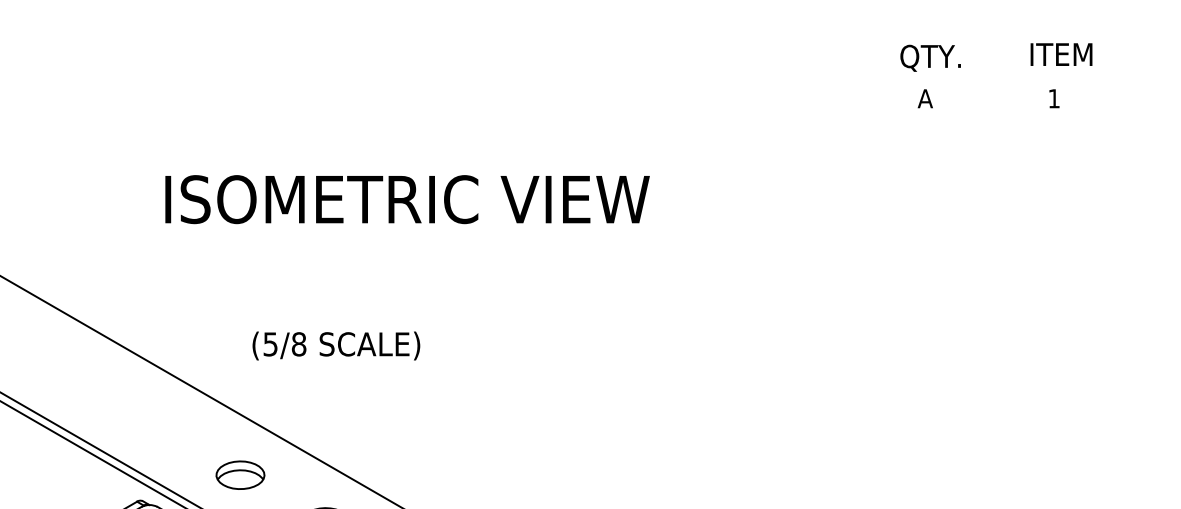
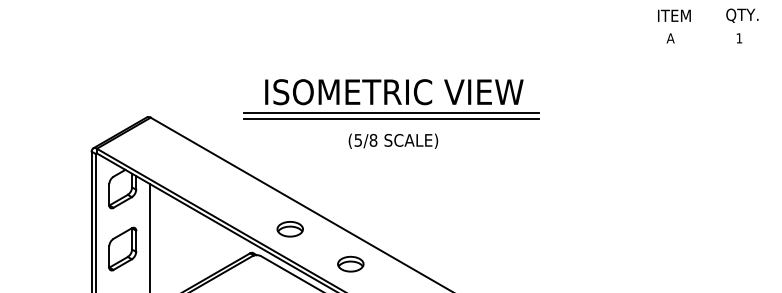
text: (1060, 55) -> (742, 15), ITEM -> QTY.
text: (930, 57) -> (673, 16), QTY. -> ITEM
line: (402, 237) -> (391, 112), added
line: (402, 248) -> (391, 118), added
text: (336, 344) -> (393, 140), moved
part: (239, 475) -> (289, 229), moved

